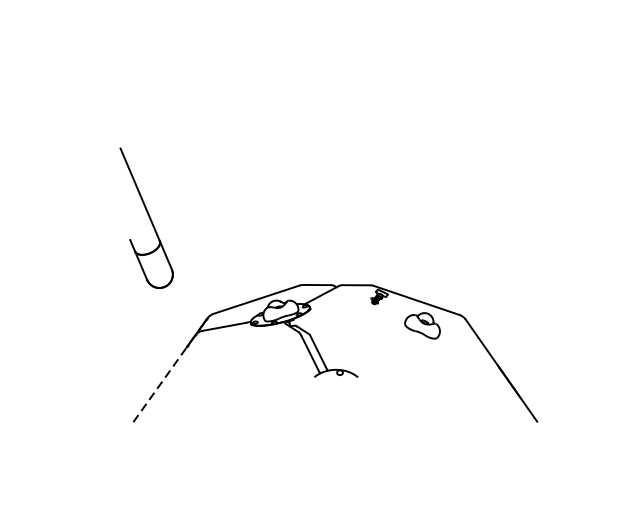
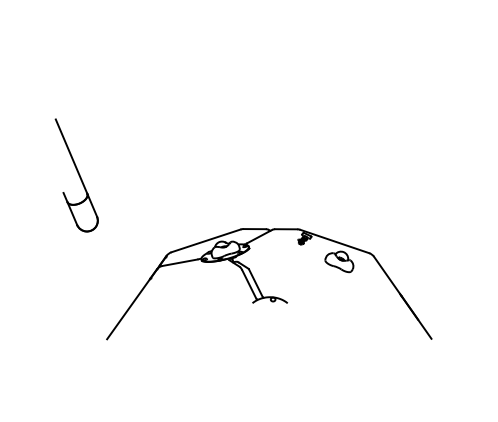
part: (146, 218) -> (76, 175), moved
line: (160, 385) -> (128, 309), dashed -> solid

